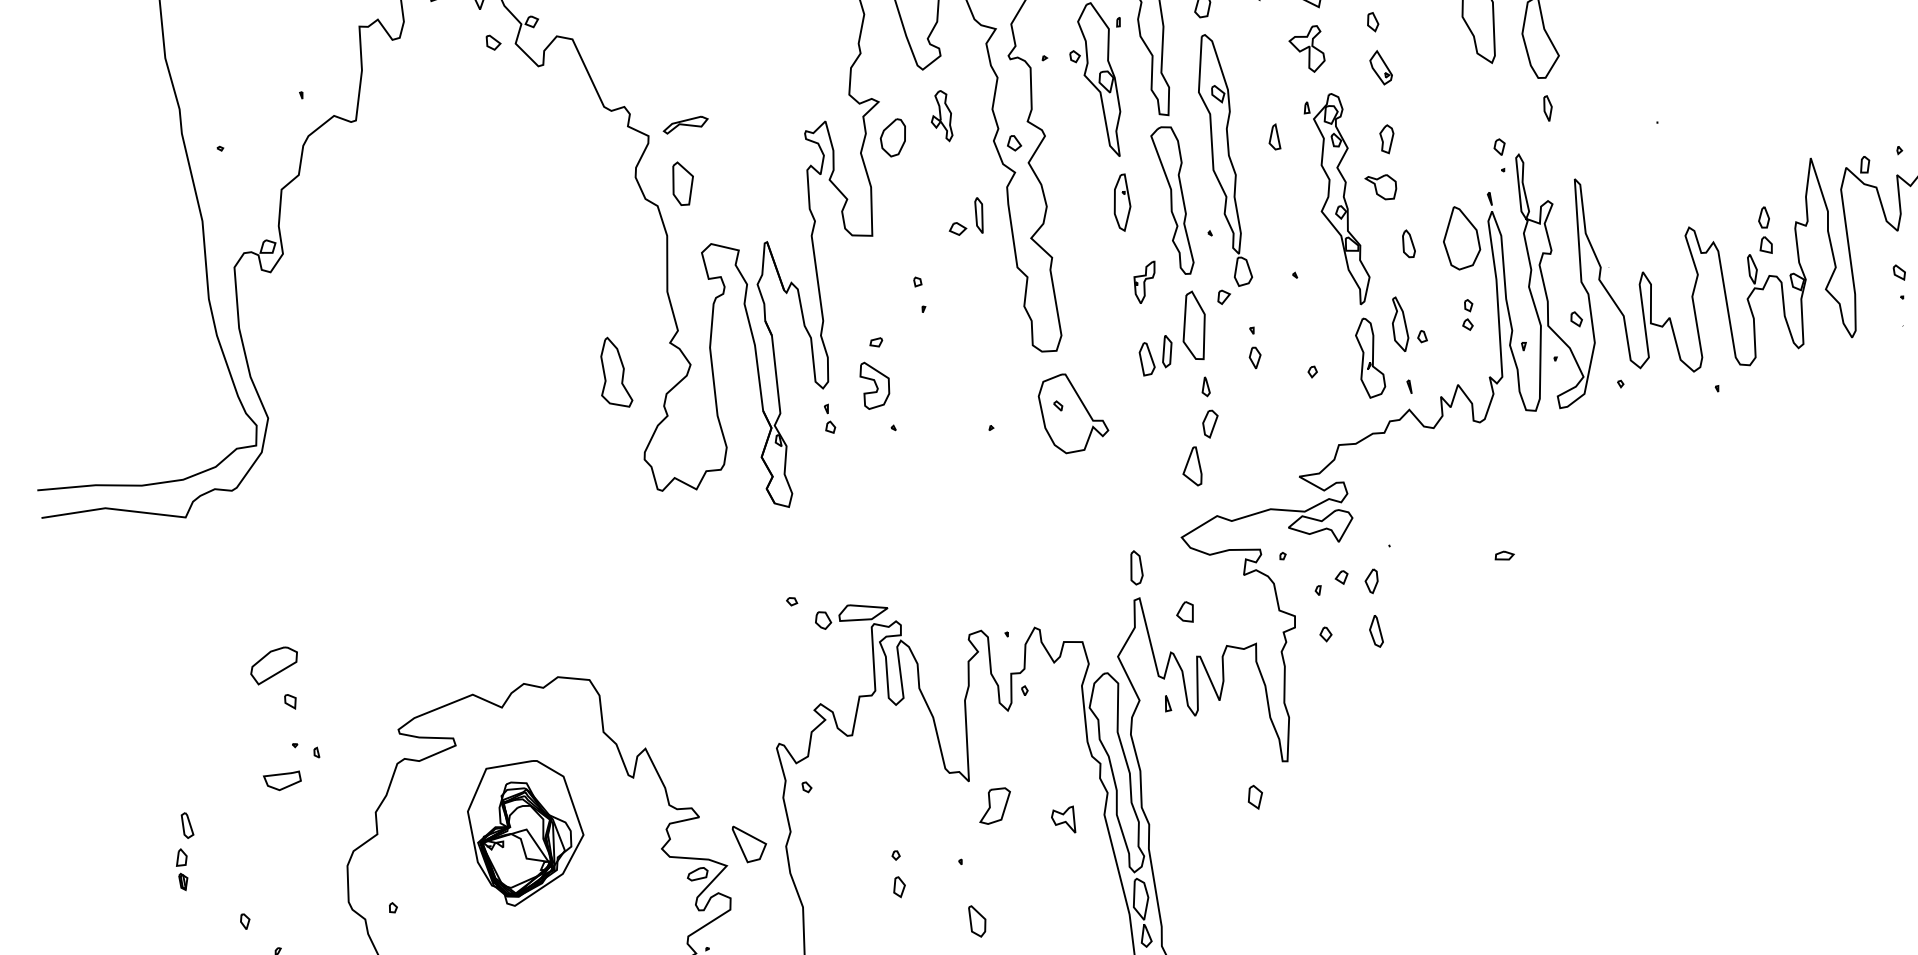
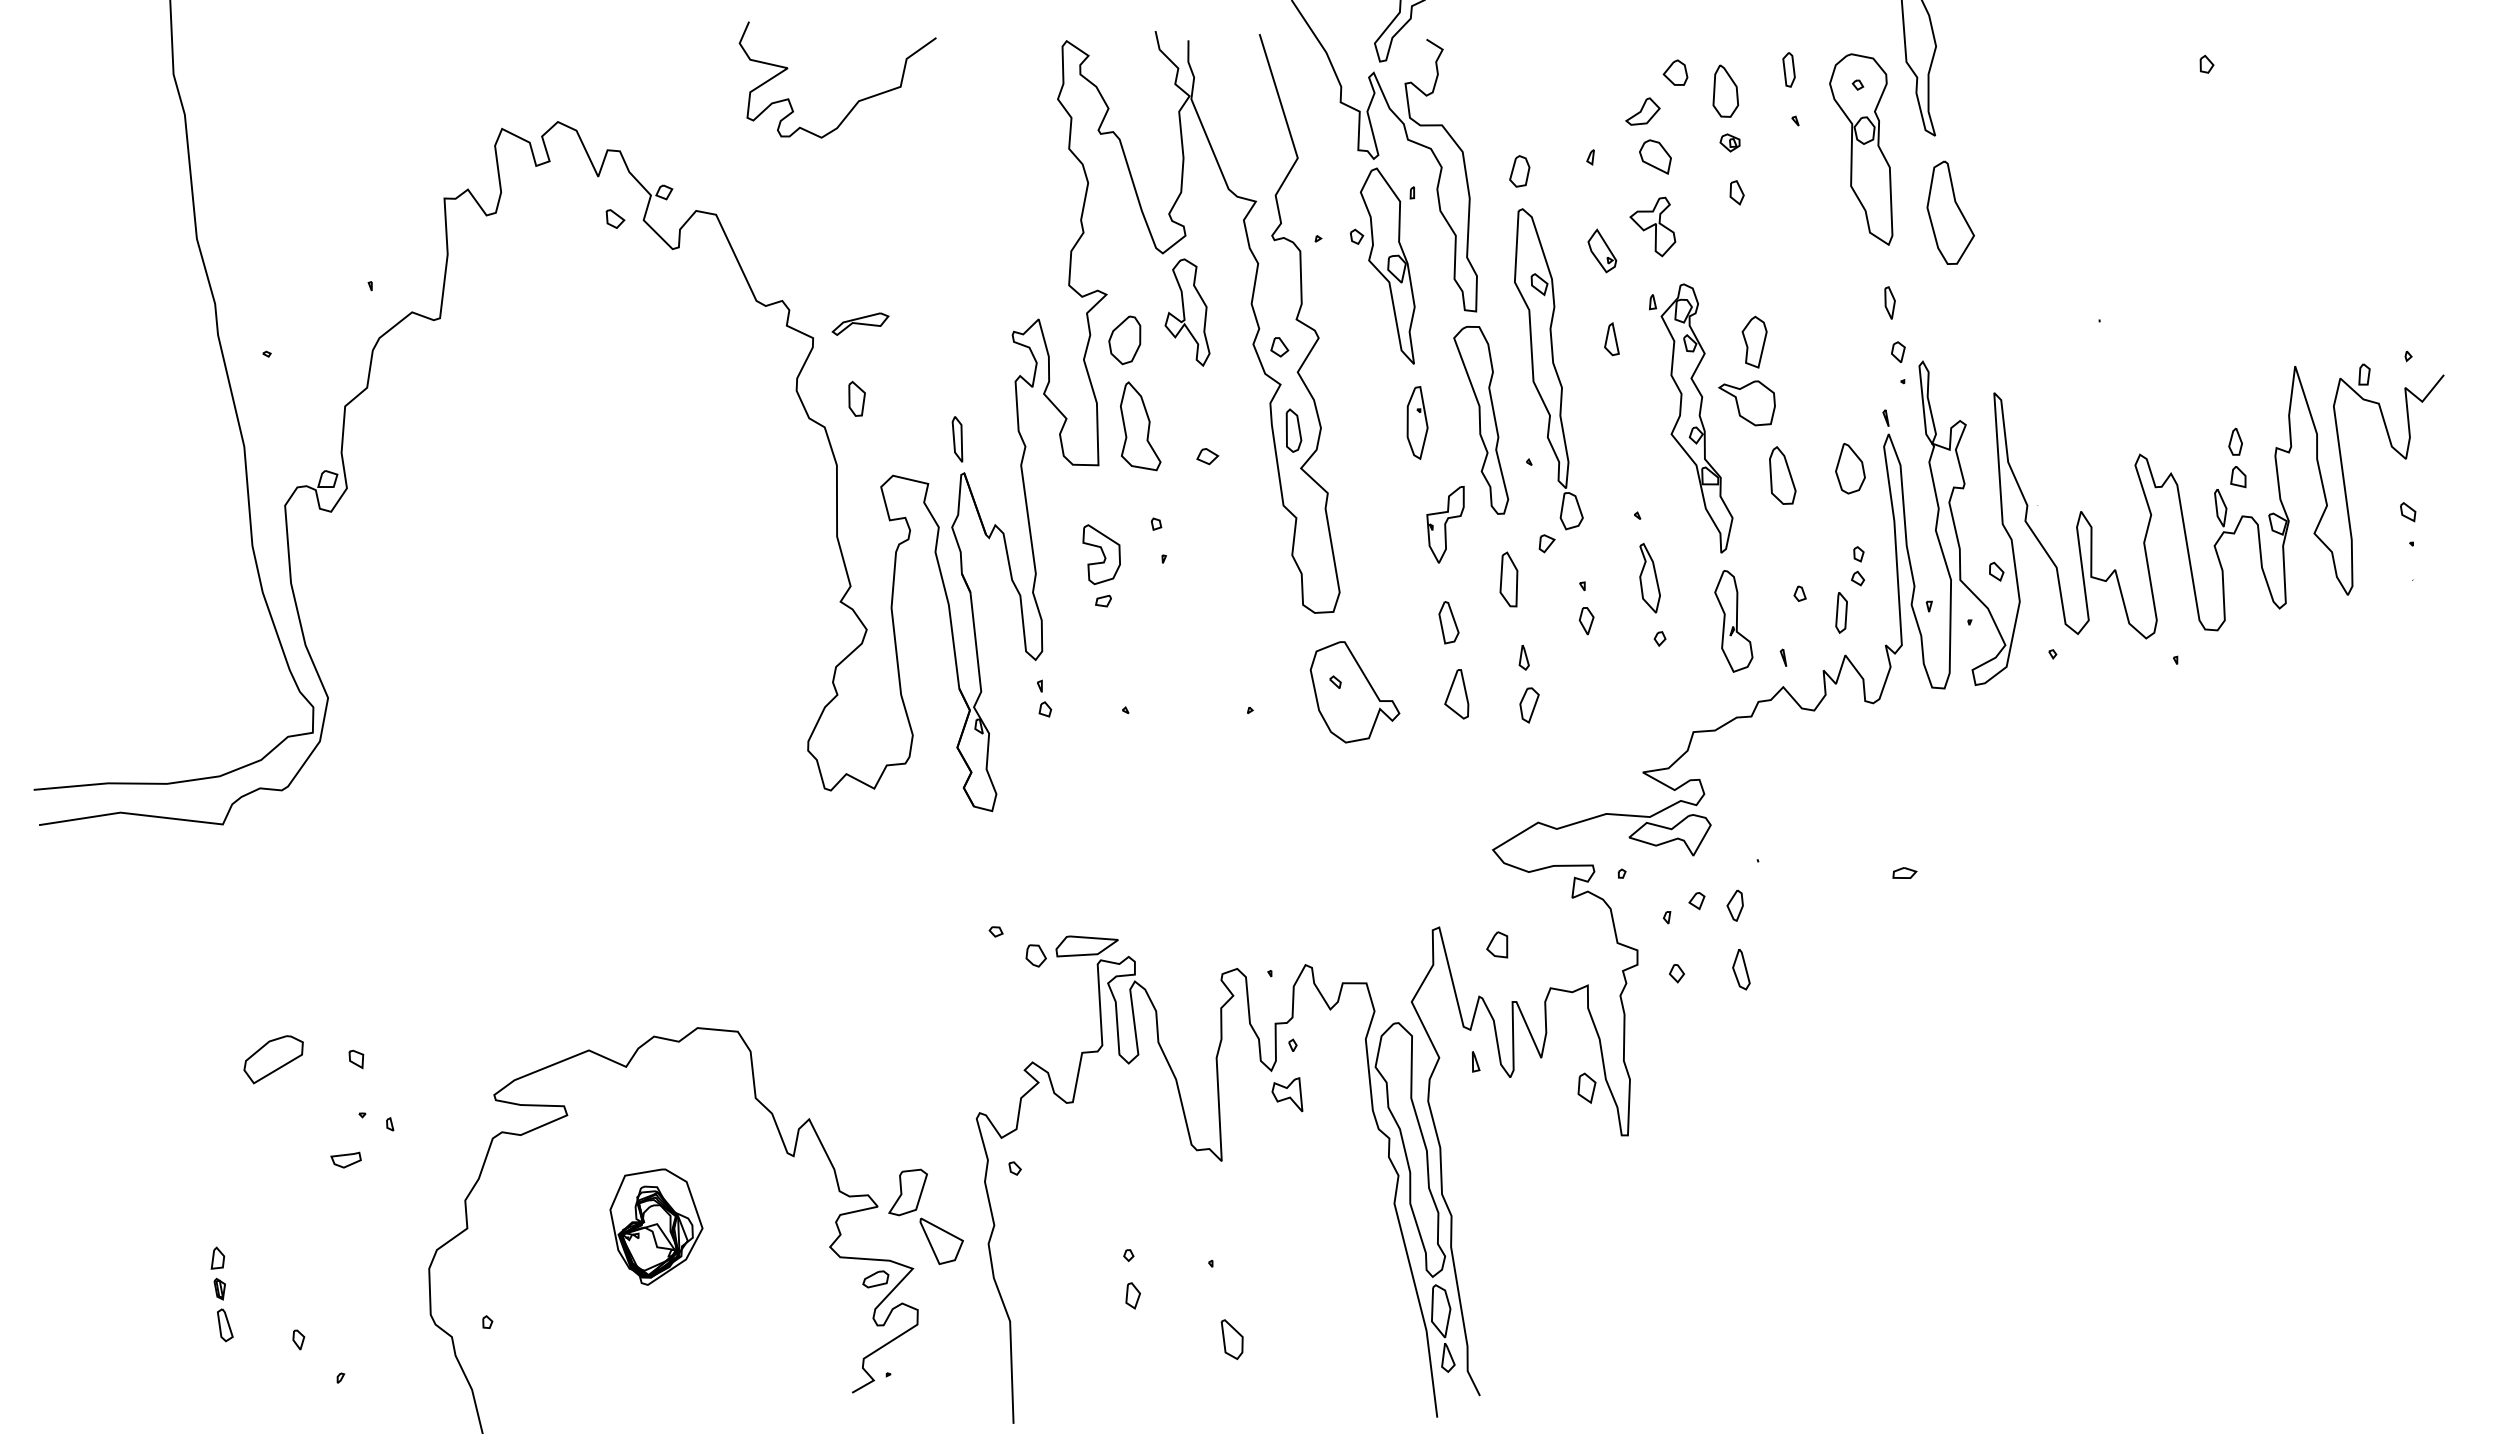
part: (1381, 67) -> (1602, 250), moved
part: (1547, 108) -> (1889, 302), moved
part: (942, 116) -> (1187, 312), size x1.67
part: (1386, 138) -> (1754, 341), size x1.43
part: (682, 183) -> (856, 398), size x0.62
part: (1380, 187) -> (1746, 403), size x1.43
part: (978, 215) -> (957, 439), moved
part: (1462, 238) -> (1850, 468), size x0.62
part: (1408, 243) -> (1782, 475), size x1.67
part: (1144, 282) -> (1445, 524), size x1.43
part: (1400, 324) -> (1649, 578), moved
part: (1193, 325) -> (1508, 579), size x0.62
part: (1167, 351) -> (1841, 612), moved
part: (616, 372) -> (1140, 426), moved
part: (874, 385) -> (1101, 554), moved
part: (1192, 466) -> (1456, 694), moved
part: (1136, 567) -> (1293, 430), moved
part: (274, 665) -> (273, 1059), moved
part: (281, 780) -> (345, 1159), size x0.62
part: (1255, 796) -> (1586, 1087), moved
part: (994, 806) -> (907, 1192), moved
part: (1063, 819) -> (1287, 1094), moved
part: (187, 825) -> (225, 1325), moved
part: (525, 832) -> (656, 1226), size x0.62

